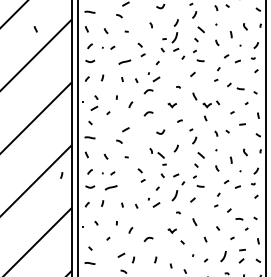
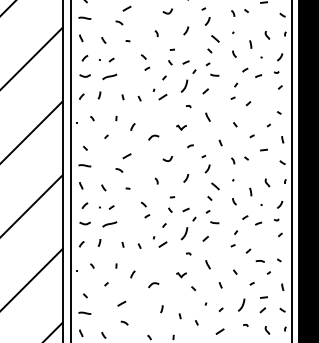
curve: (36, 29) -> (21, 38), removed
curve: (175, 37) -> (185, 85), moved
curve: (124, 61) -> (109, 76), moved
curve: (240, 88) -> (261, 107), removed
curve: (148, 90) -> (153, 110), removed
curve: (206, 105) -> (221, 127), removed
curve: (93, 108) -> (89, 131), removed
curve: (161, 155) -> (168, 186), removed
curve: (61, 175) -> (51, 209), removed
curve: (133, 260) -> (135, 309), removed

